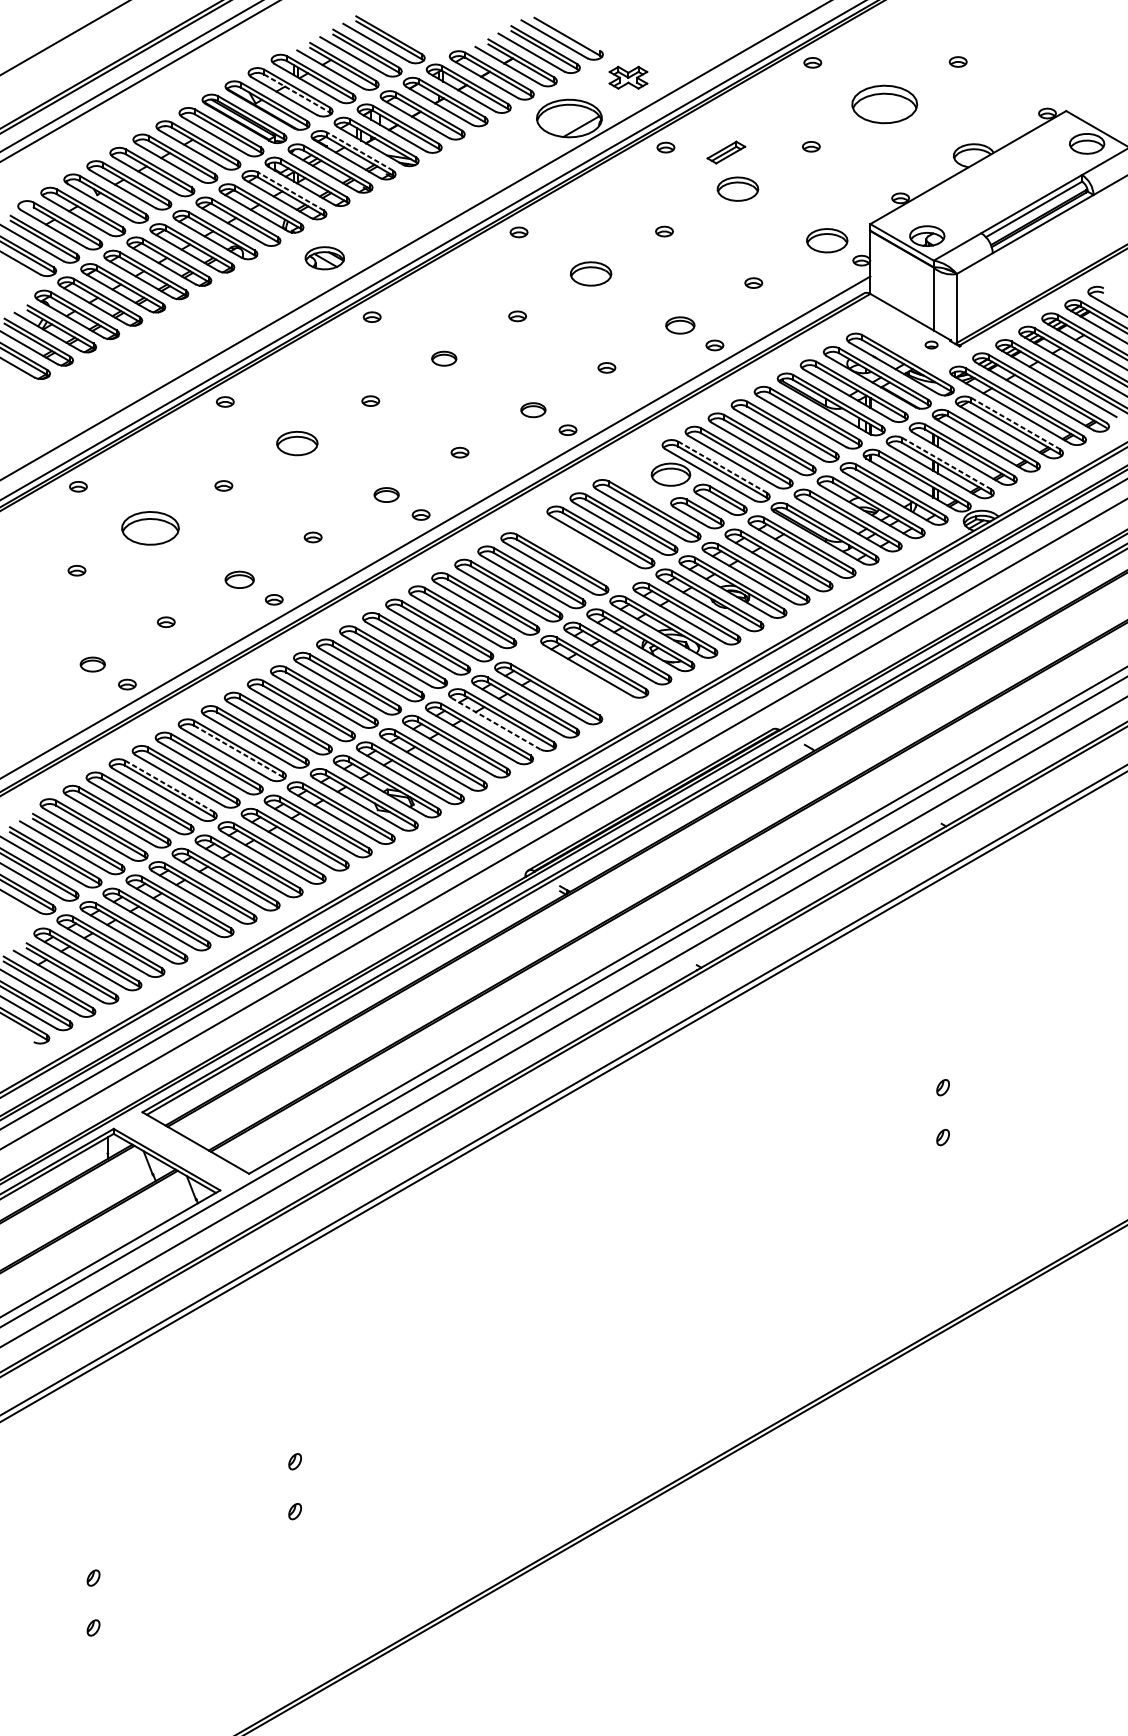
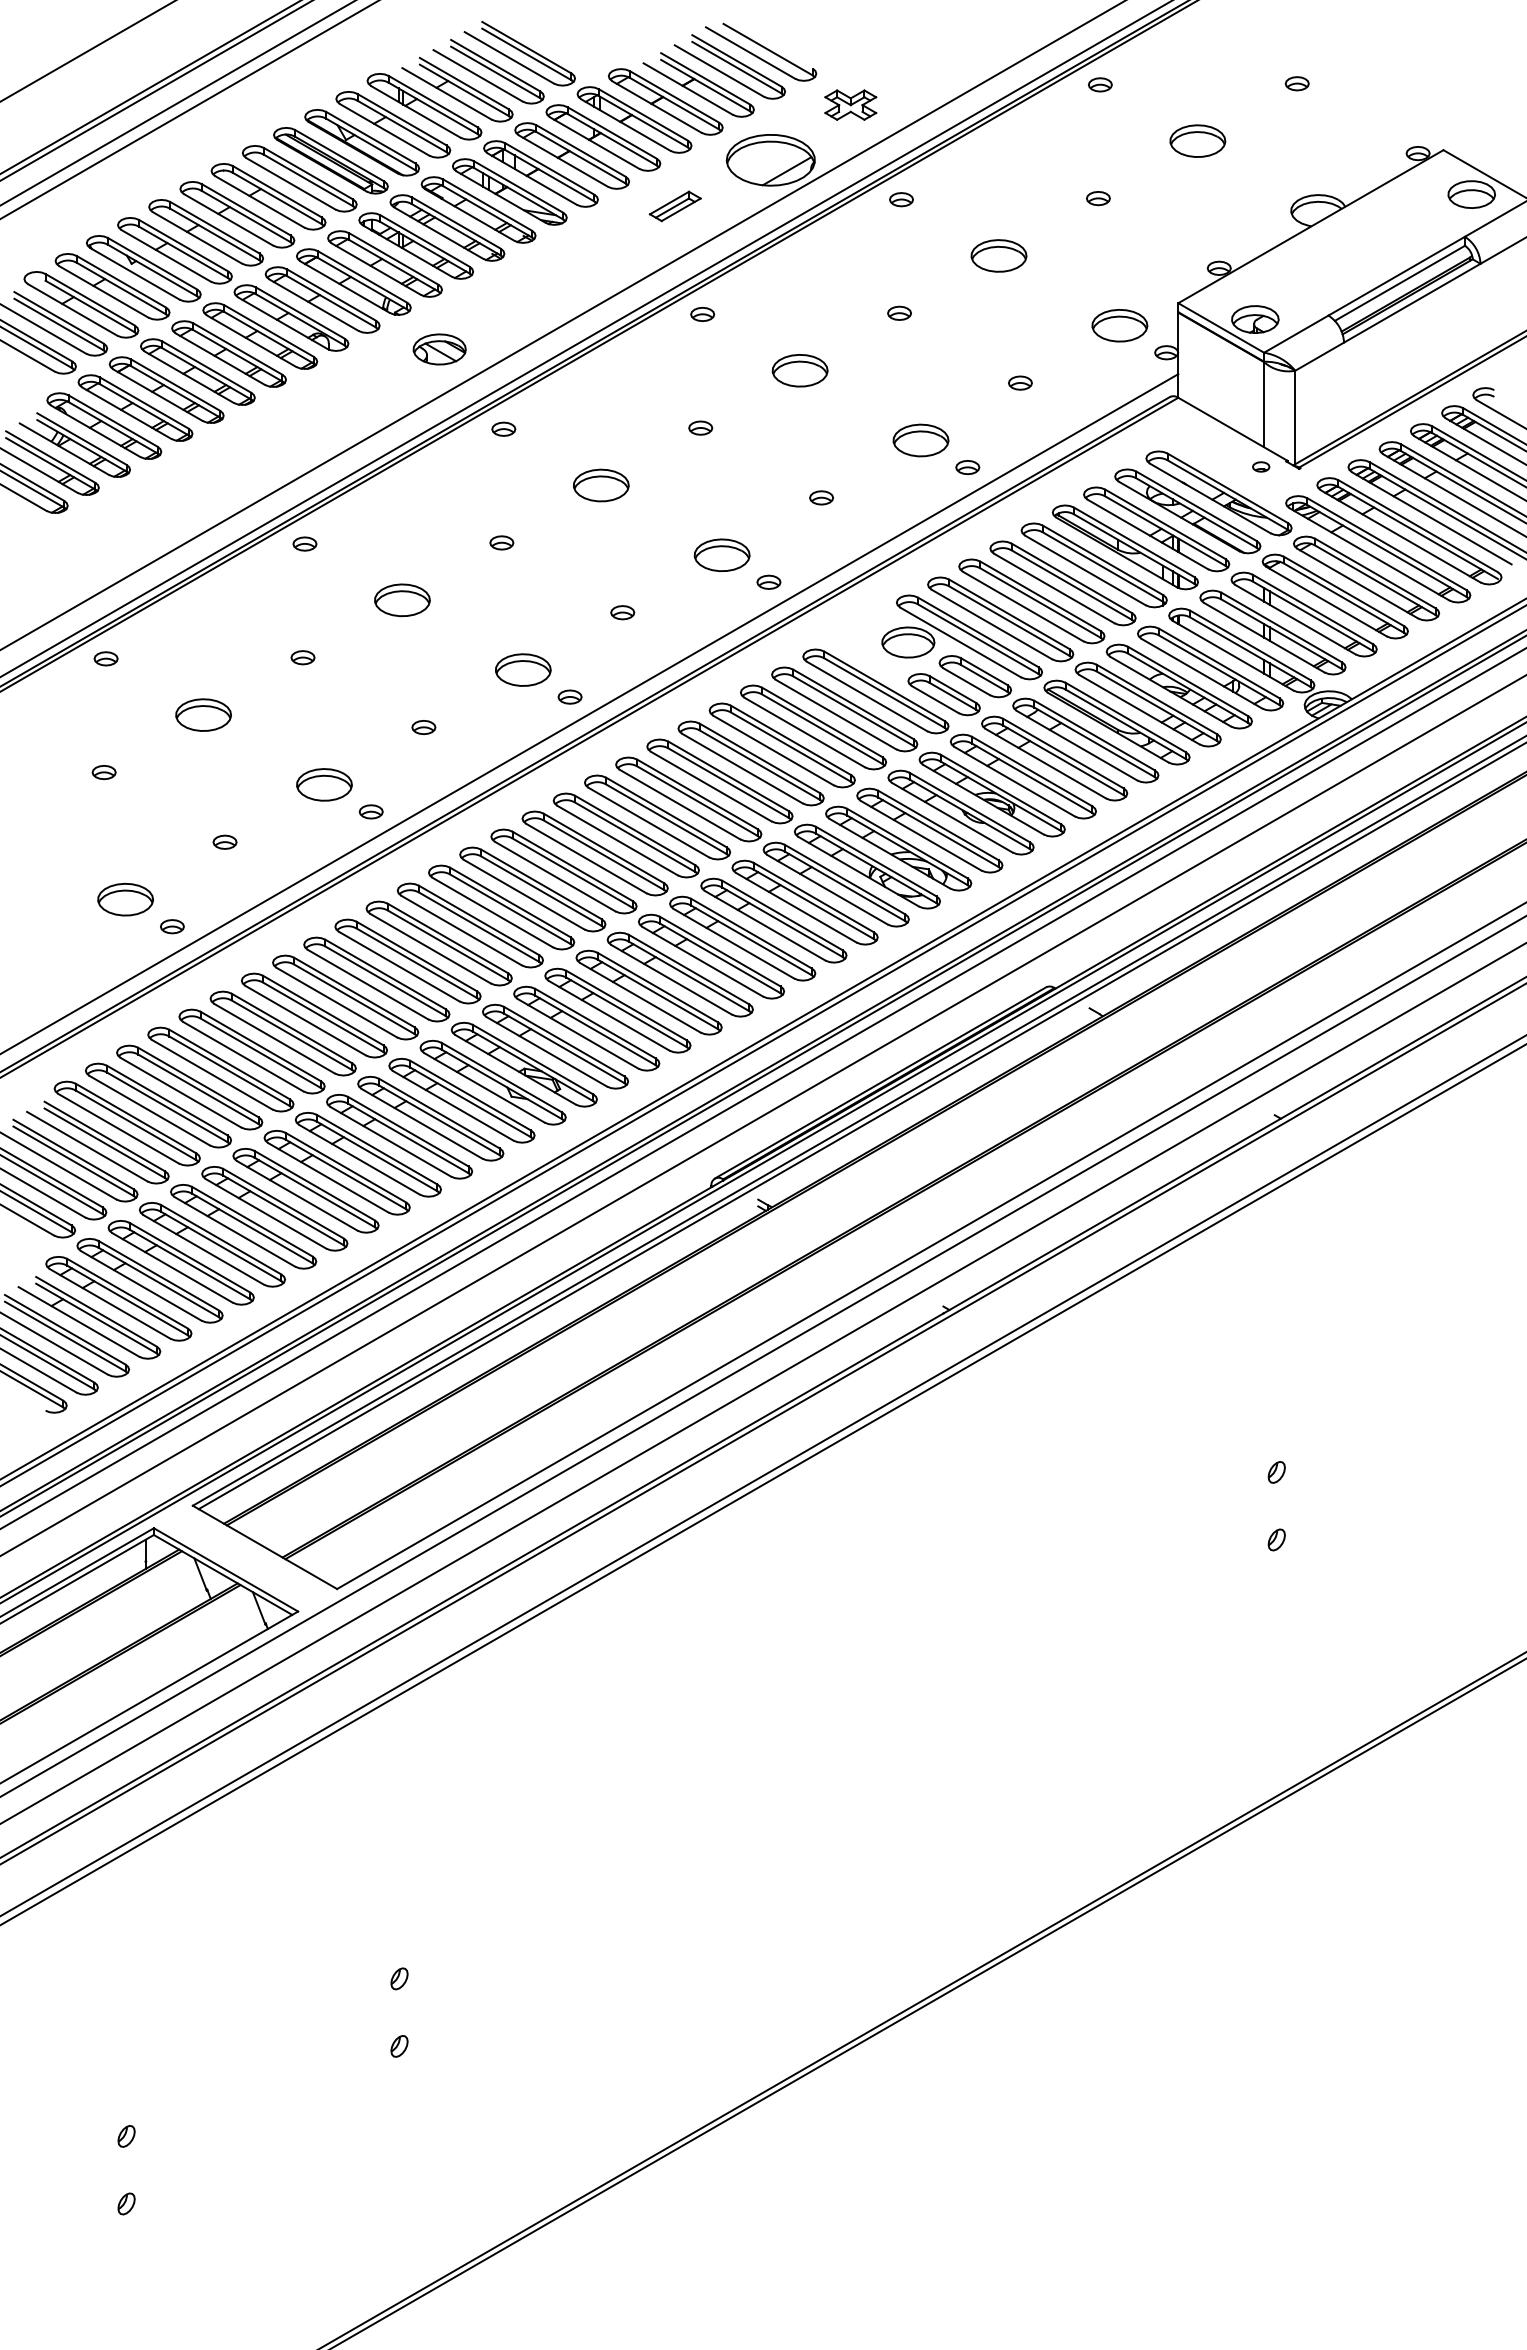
line: (297, 93) -> (402, 126), dashed -> solid
part: (884, 103) -> (1197, 140), size x0.62
line: (359, 151) -> (486, 204), dashed -> solid
part: (725, 152) -> (674, 206), moved
line: (290, 191) -> (393, 258), dashed -> solid
part: (679, 325) -> (920, 440), size x1.43
part: (444, 358) -> (601, 485), size x1.67
part: (532, 409) -> (721, 554), size x1.67
line: (1016, 423) -> (1375, 573), dashed -> solid
line: (946, 463) -> (1281, 627), dashed -> solid
line: (722, 467) -> (978, 632), dashed -> solid
part: (386, 494) -> (523, 669), size x1.67
part: (150, 527) -> (203, 714), size x0.71
part: (577, 550) -> (781, 745), added
part: (239, 579) -> (324, 784), size x1.43
part: (92, 664) -> (125, 899), size x1.67
part: (571, 680) -> (773, 920), added
line: (496, 723) -> (671, 979), dashed -> solid
line: (239, 751) -> (323, 1017), dashed -> solid
line: (169, 786) -> (229, 1064), dashed -> solid

